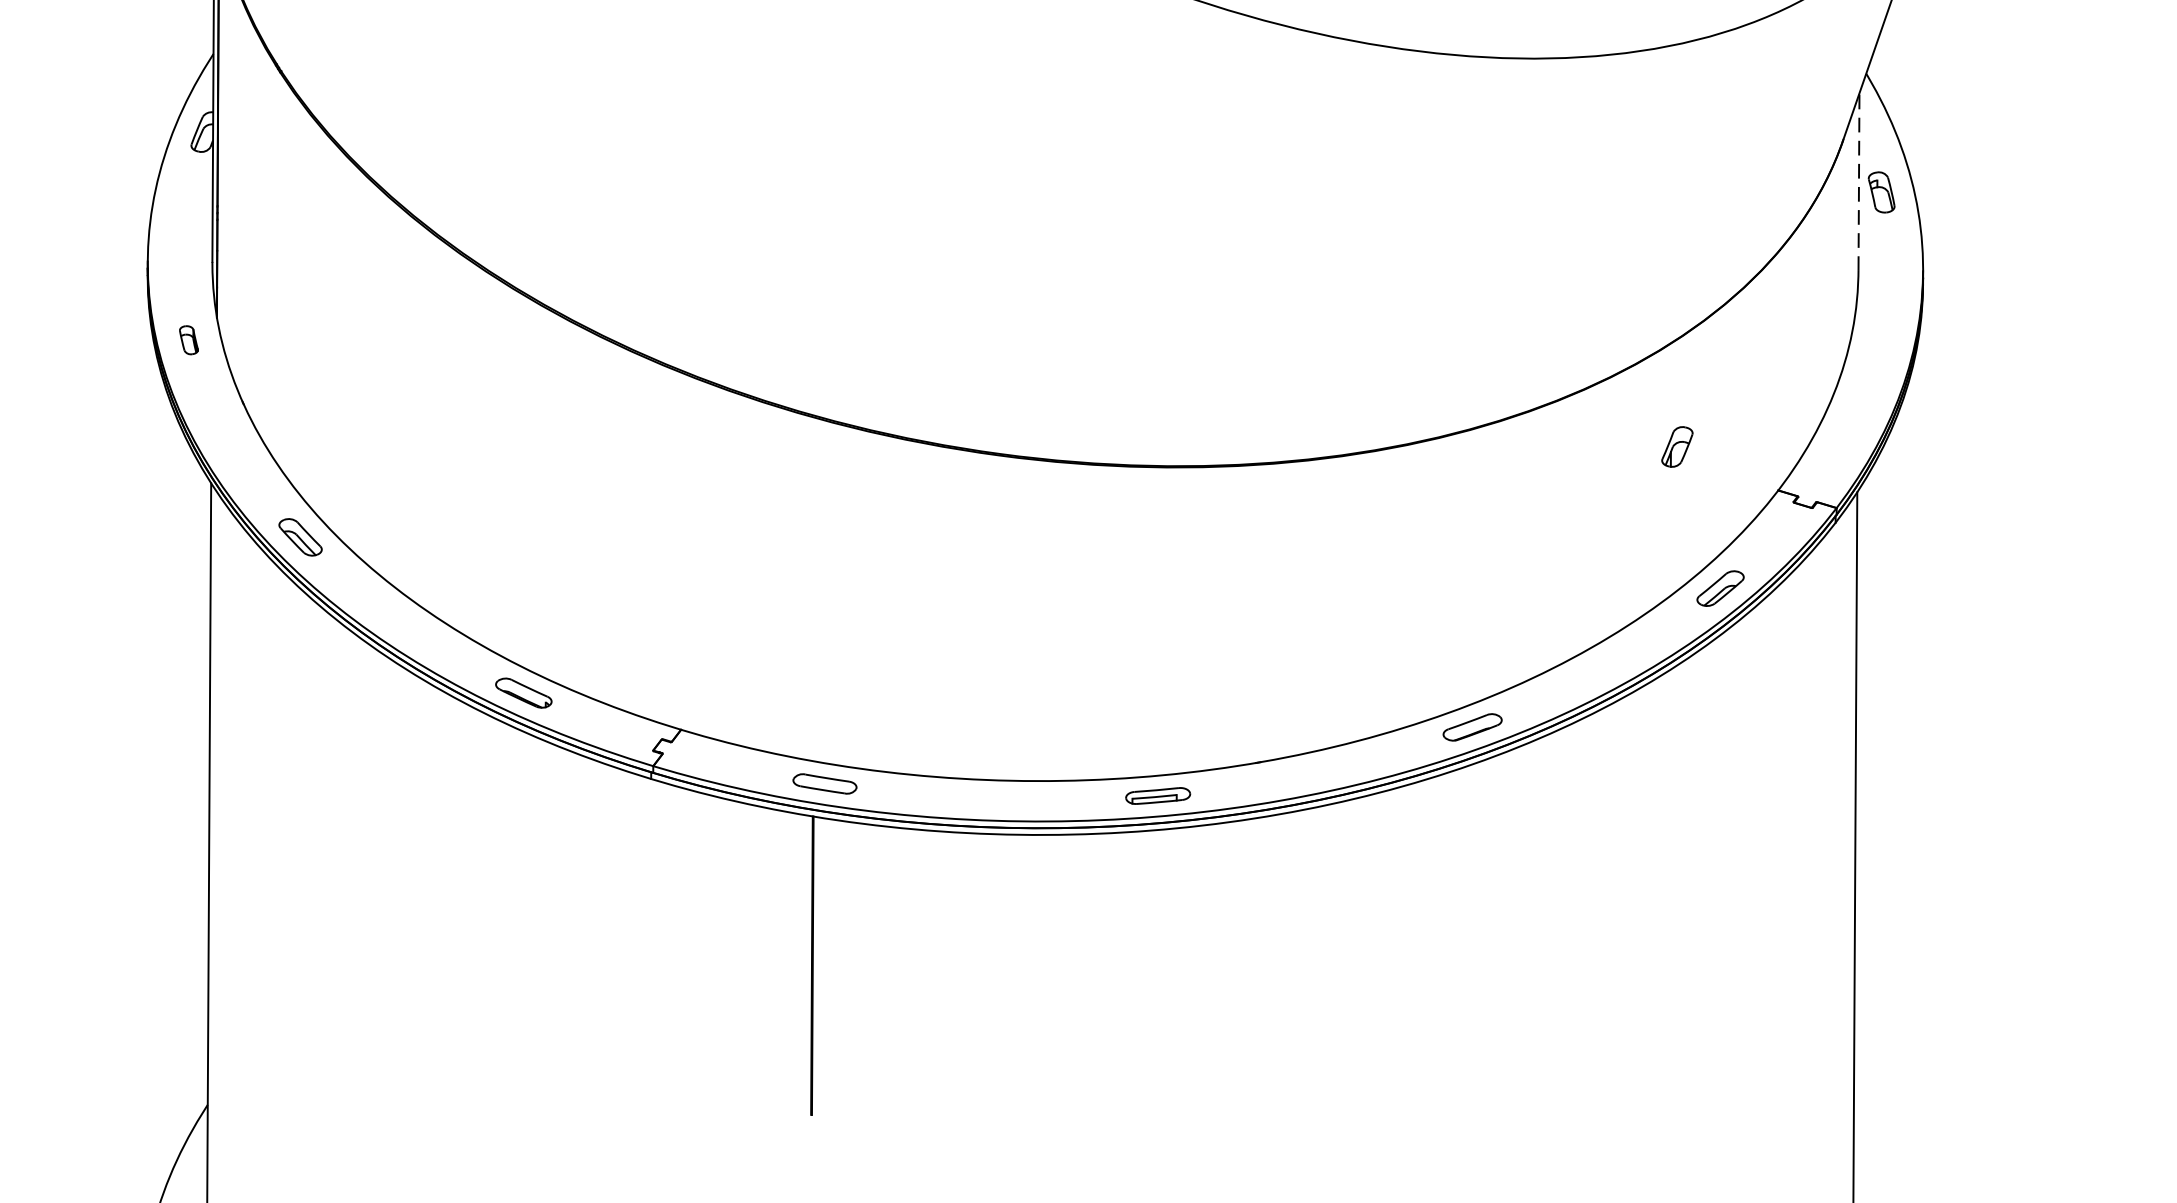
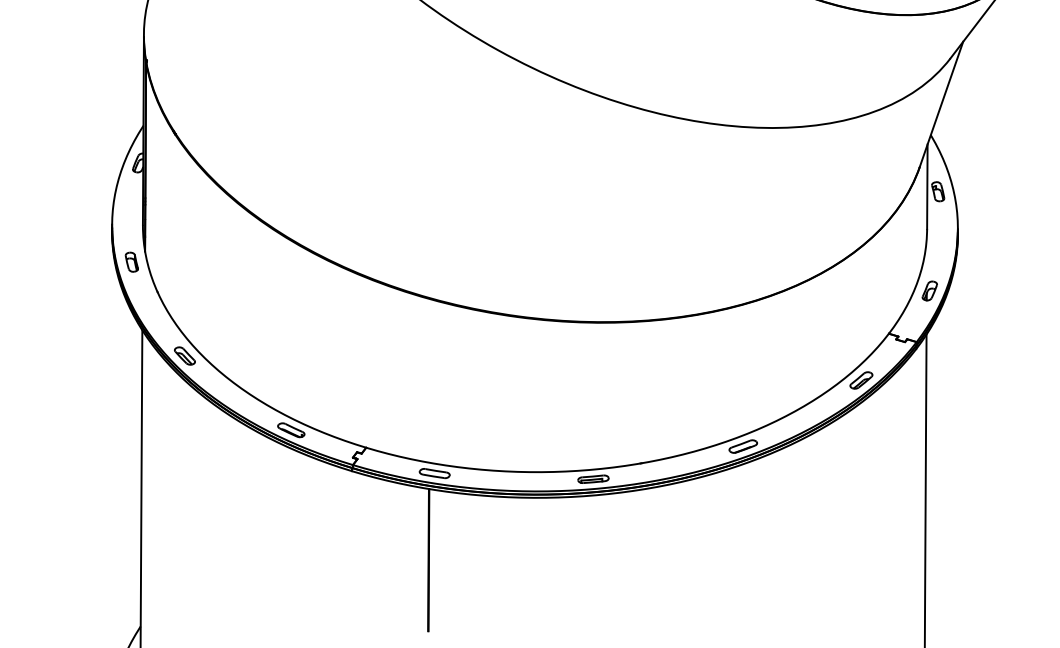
line: (1859, 181) -> (927, 186), dashed -> solid
part: (188, 338) -> (131, 261), size x1.43
part: (1676, 445) -> (929, 290), moved

